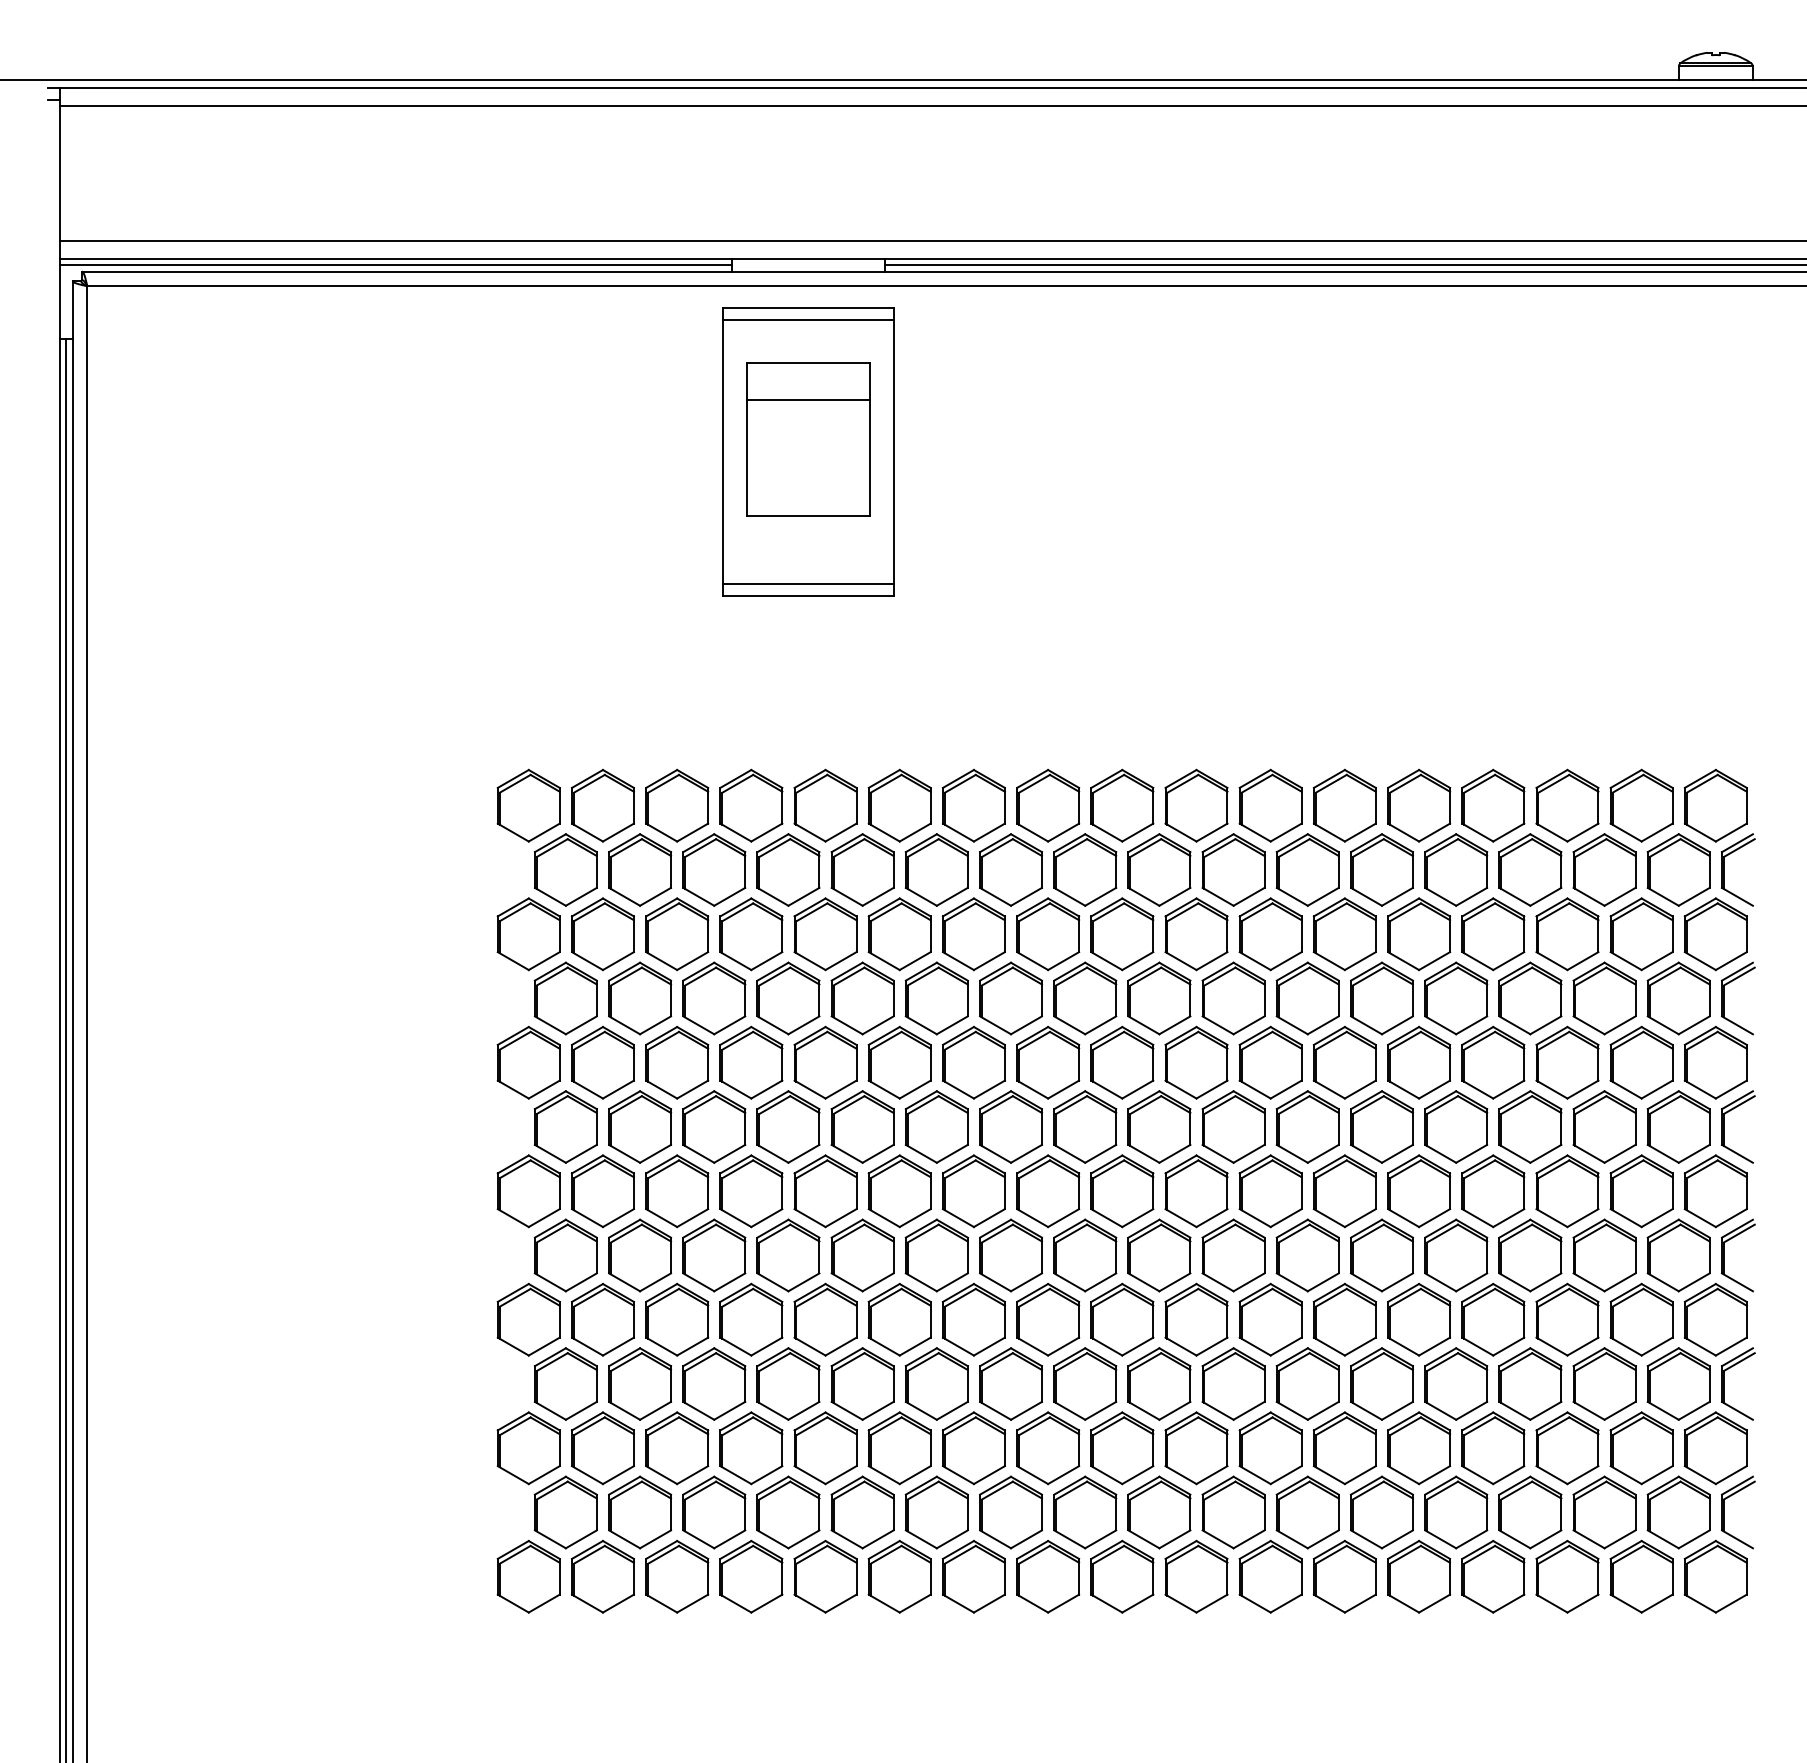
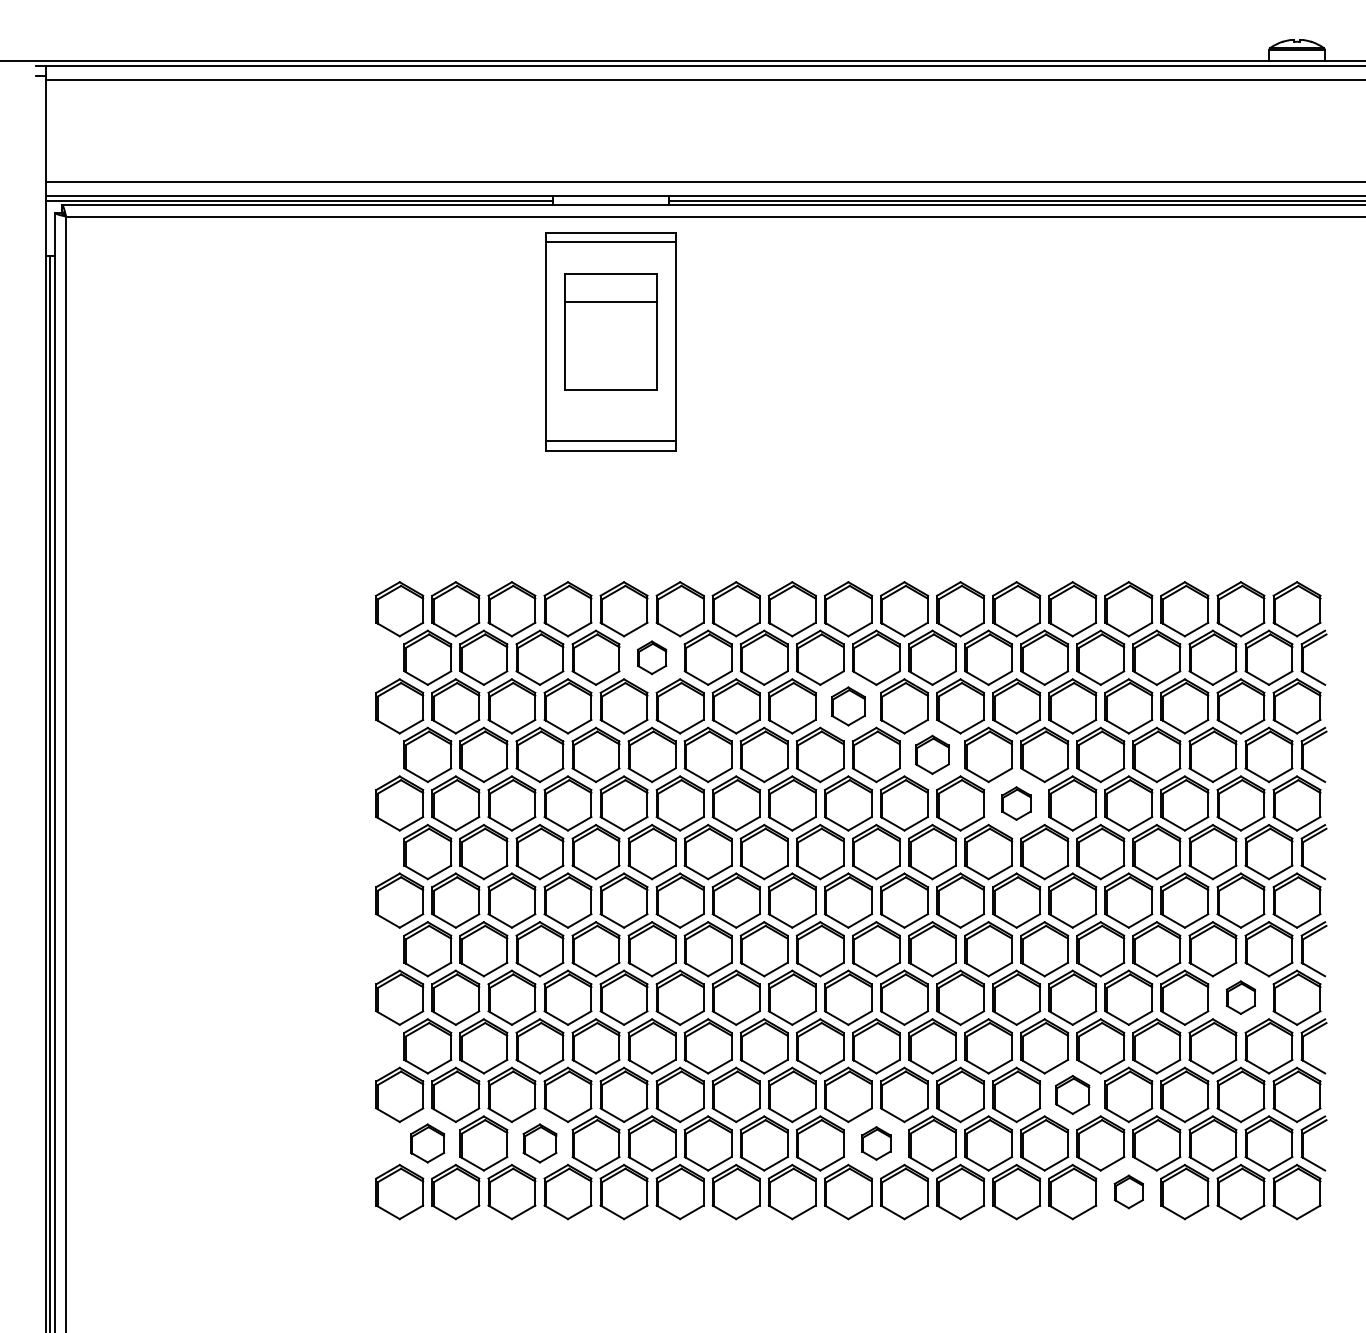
part: (862, 869) -> (652, 657), size x0.6
part: (1122, 934) -> (848, 706), size x0.7
part: (1233, 998) -> (932, 754), size x0.7
part: (1344, 1062) -> (1016, 803), size x0.6
part: (1641, 1319) -> (1240, 997), size x0.6
part: (1419, 1448) -> (1073, 1095), size x0.7
part: (565, 1512) -> (427, 1143), size x0.7
part: (714, 1512) -> (540, 1143), size x0.7
part: (1159, 1512) -> (876, 1143), size x0.6
part: (1493, 1576) -> (1128, 1191), size x0.6

